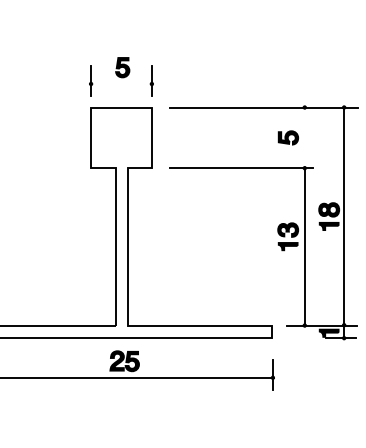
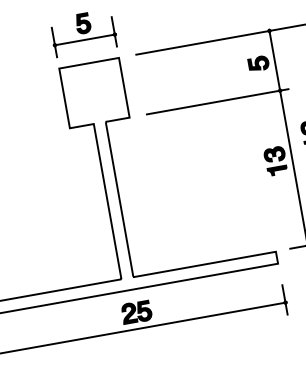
line: (122, 83) -> (85, 39), added
line: (304, 136) -> (274, 59), added

